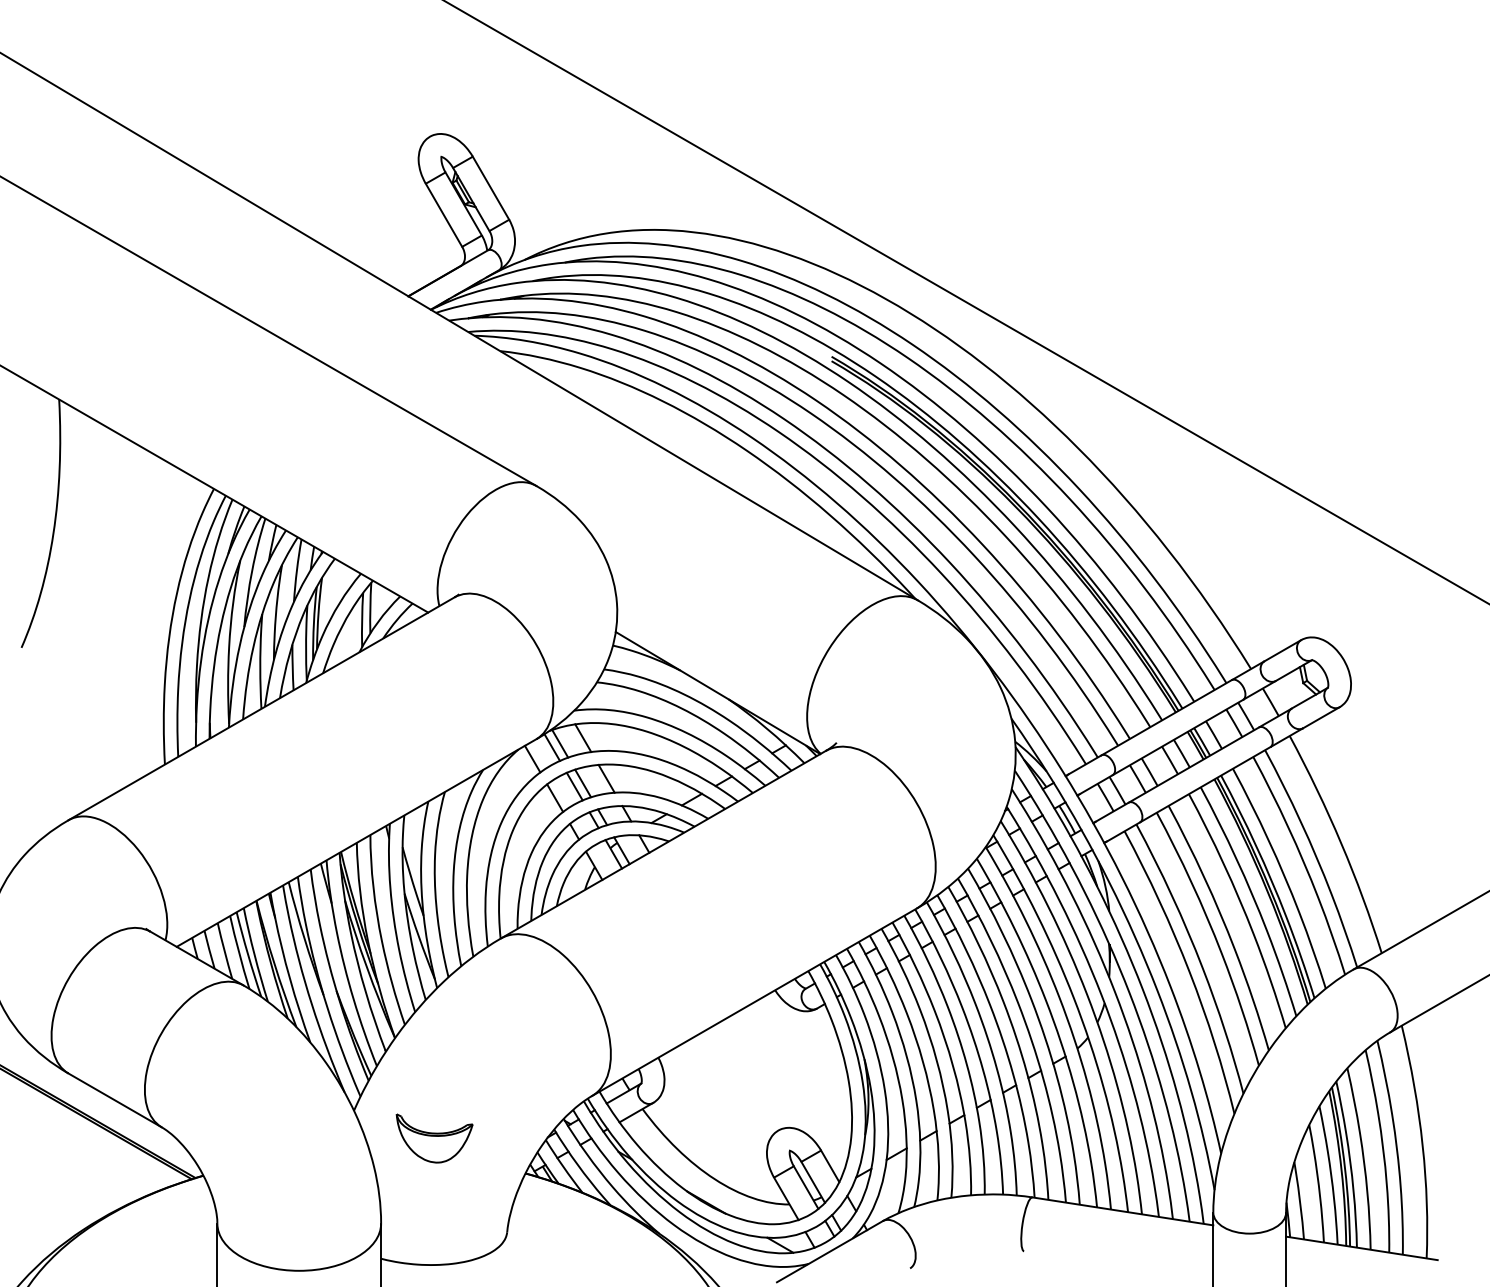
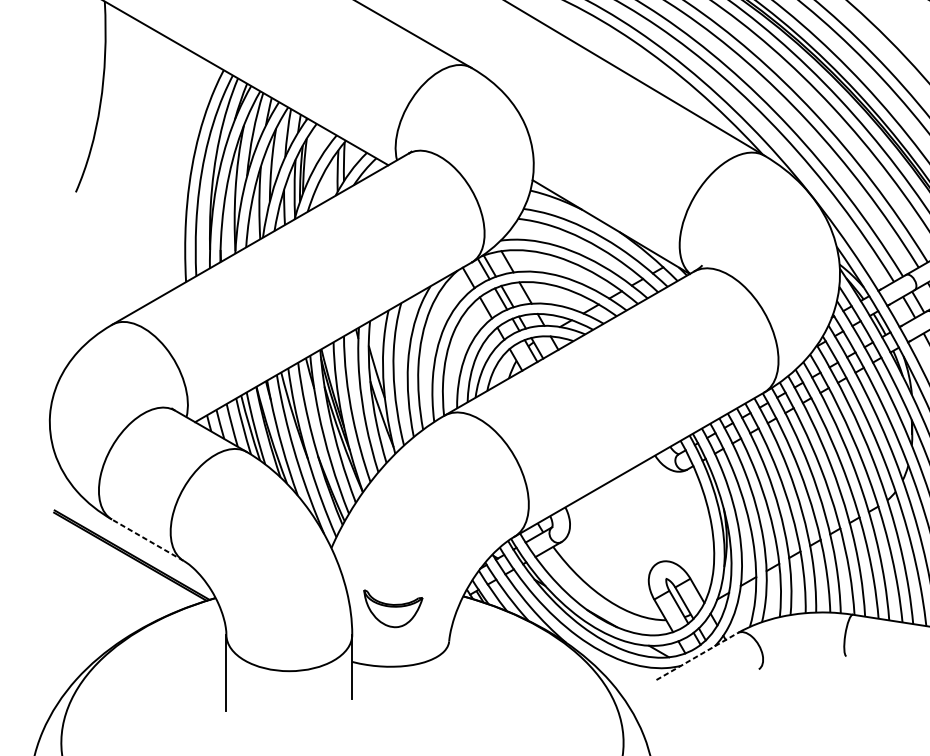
line: (115, 1100) -> (148, 540), solid -> dashed
part: (434, 1138) -> (393, 608), moved
line: (830, 1251) -> (697, 656), solid -> dashed

